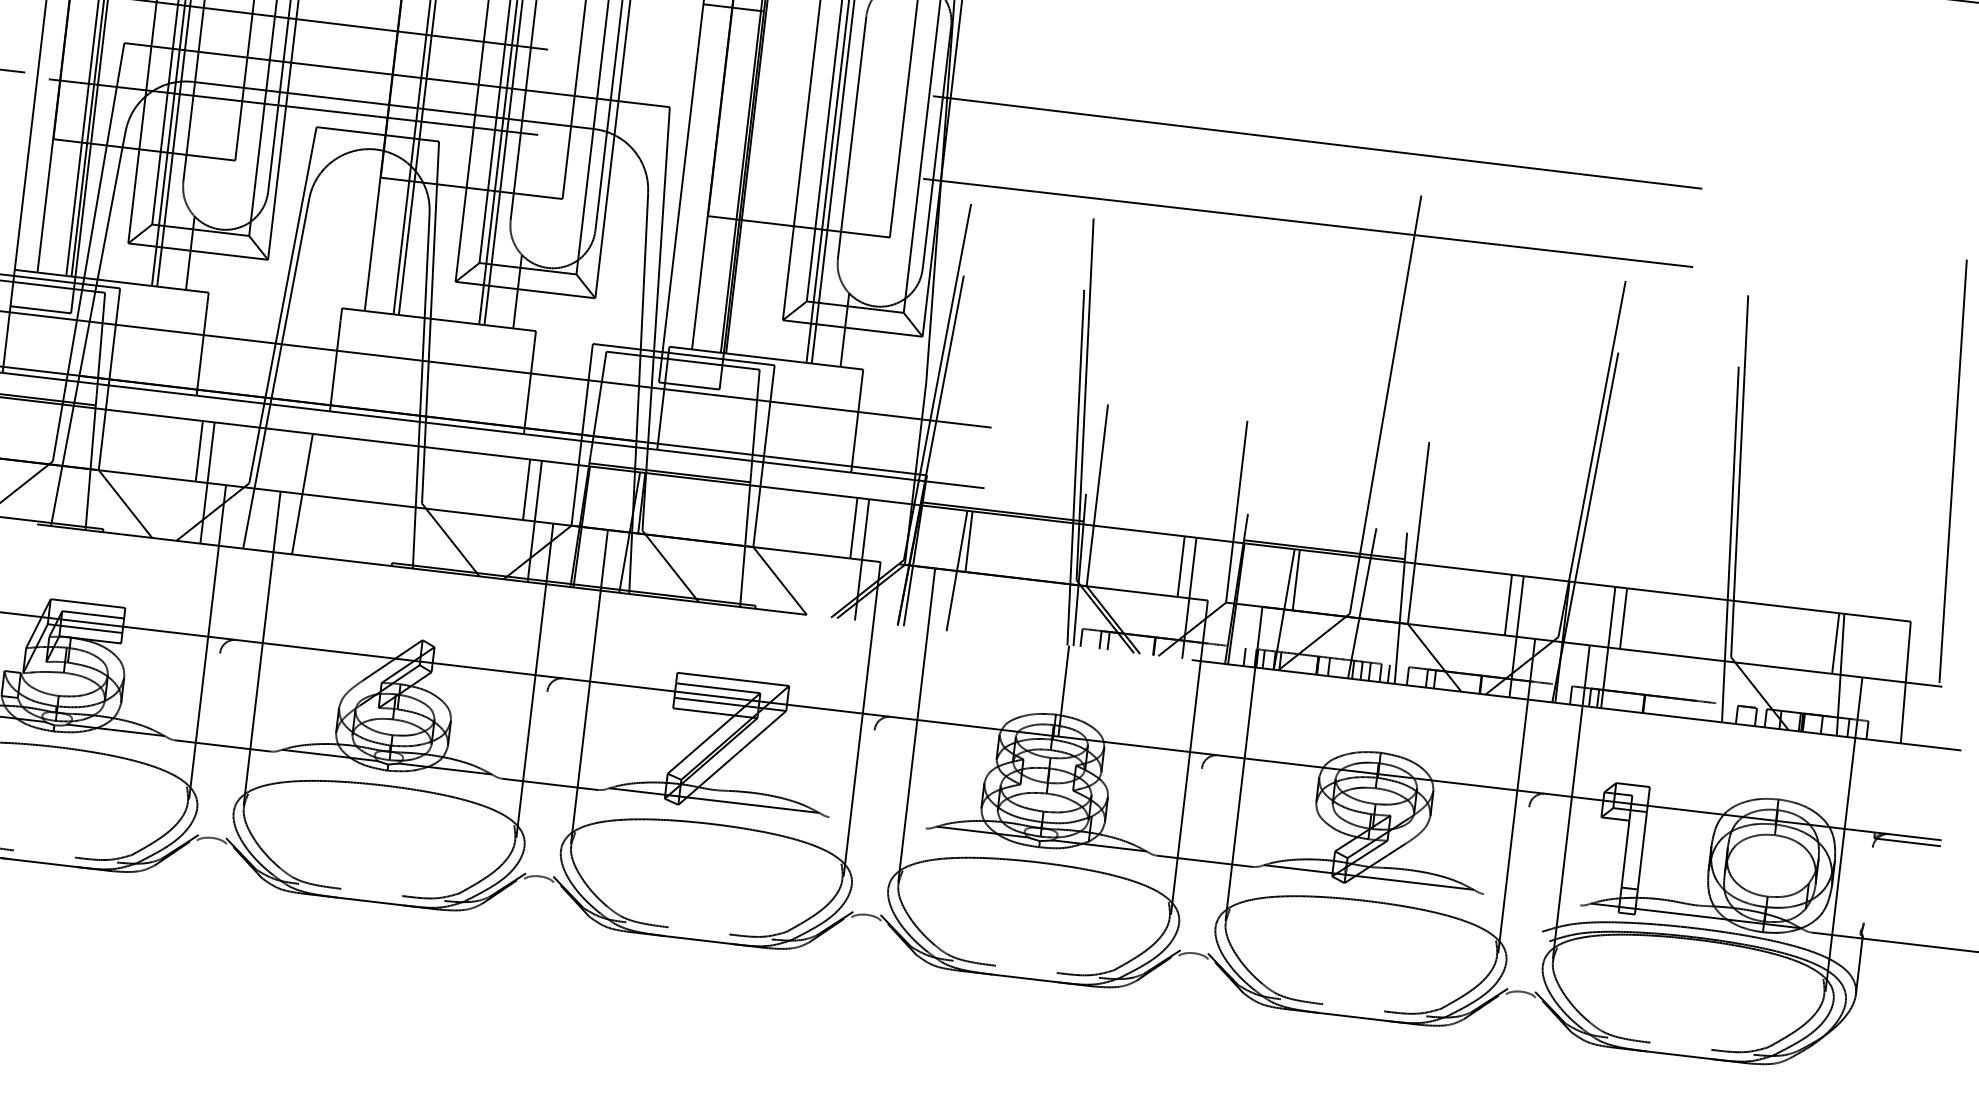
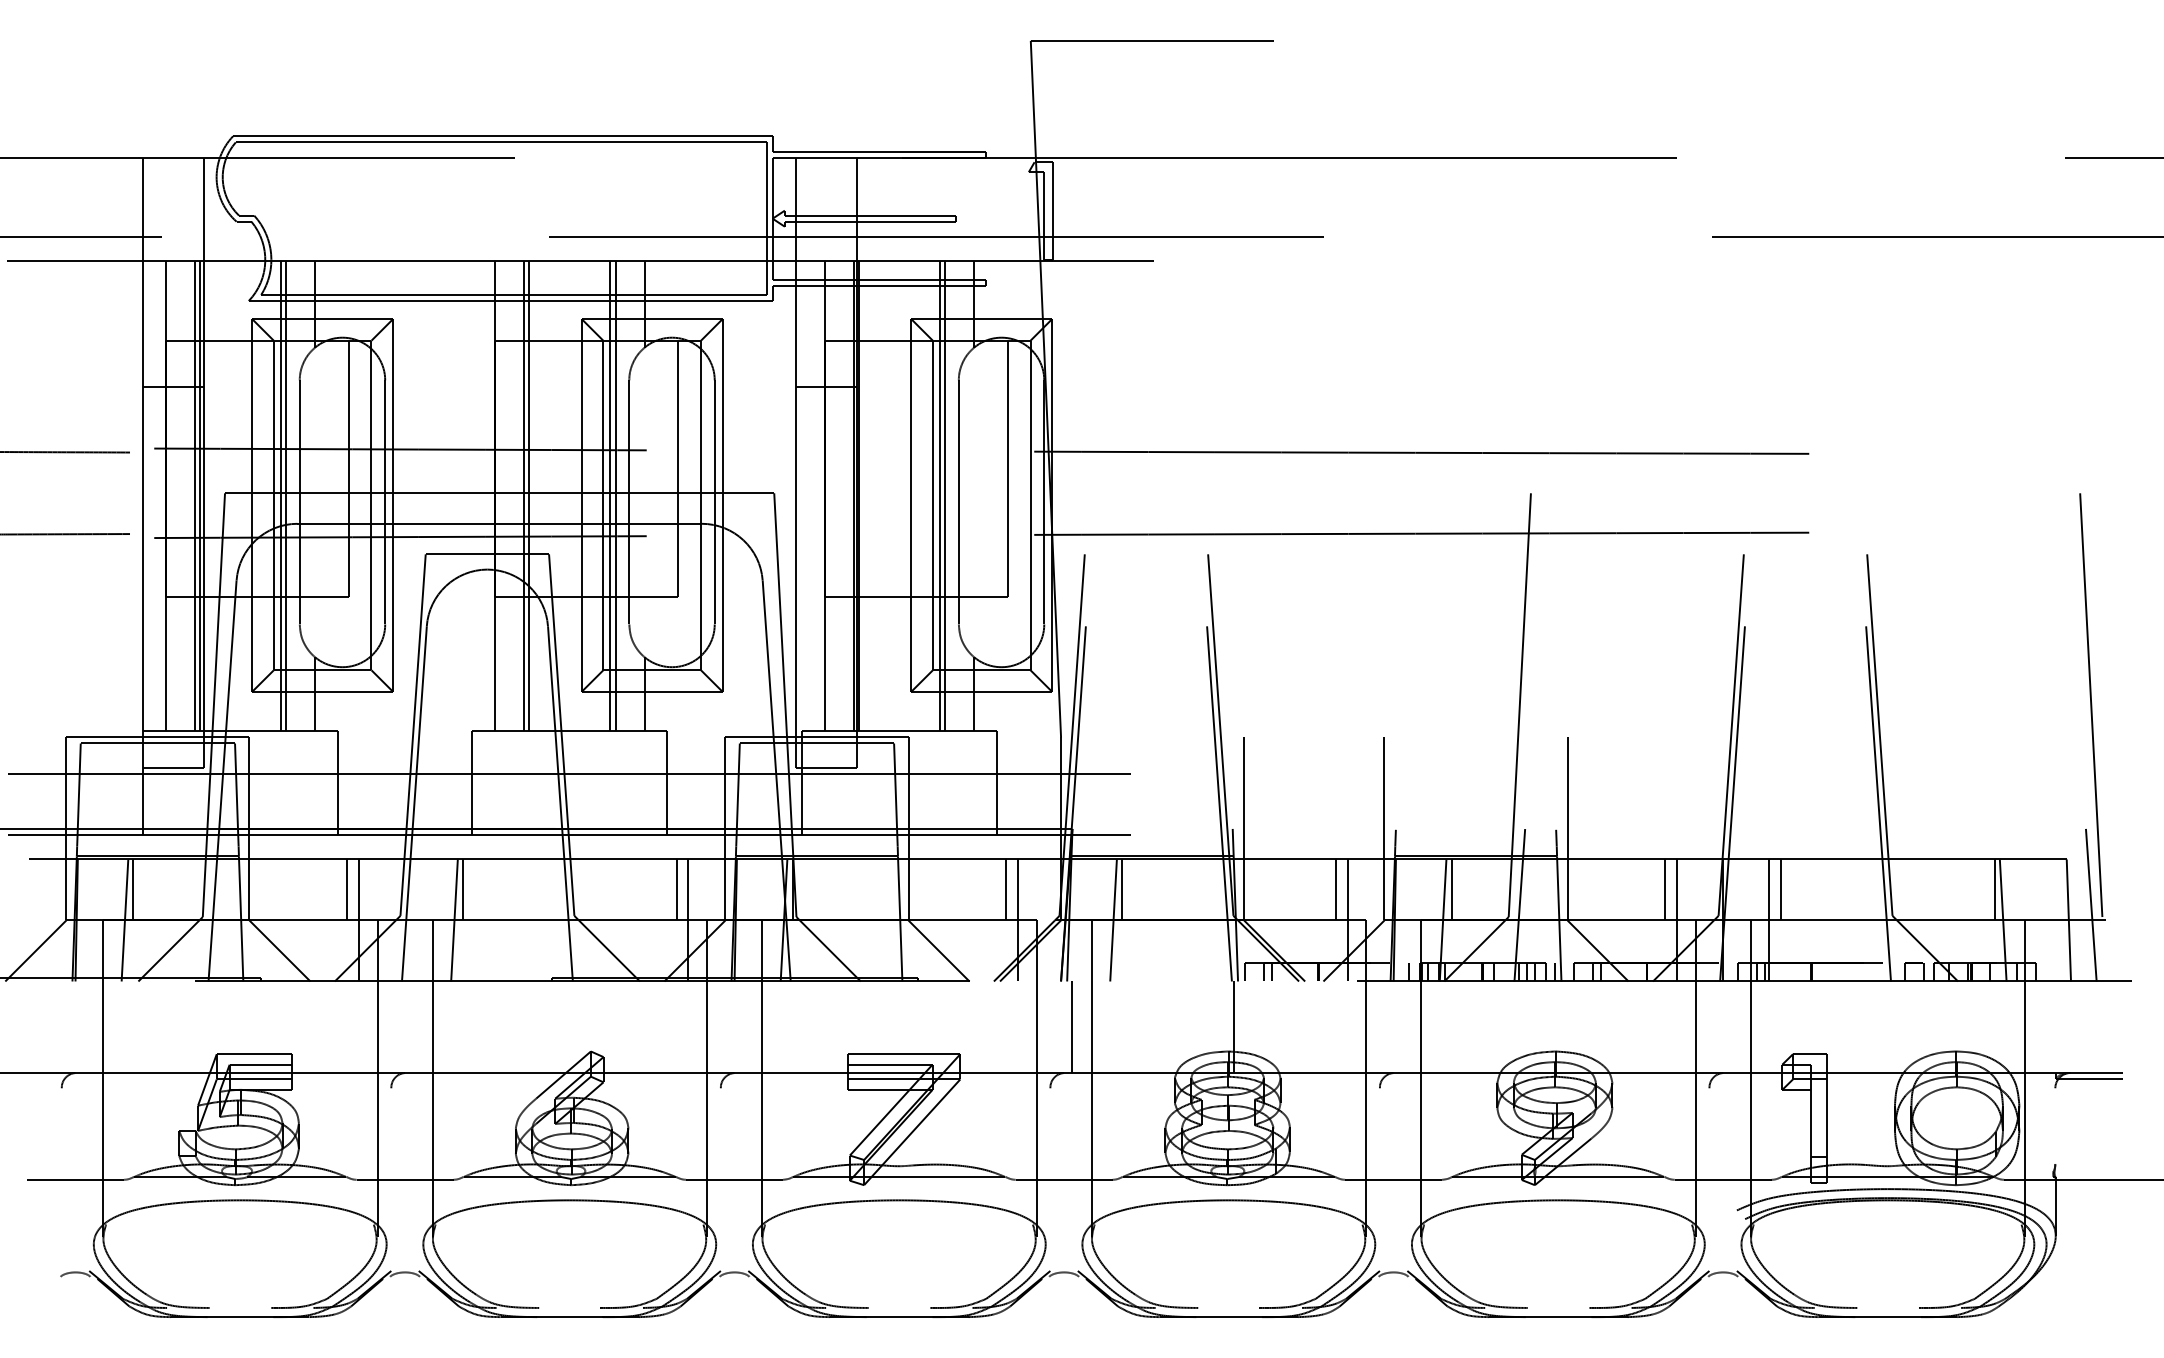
line: (314, 464) -> (463, 889), added
line: (1929, 669) -> (2090, 904), added
line: (902, 672) -> (1071, 1027), added
line: (877, 822) -> (1063, 1179), added
line: (1531, 899) -> (1722, 1179), added

